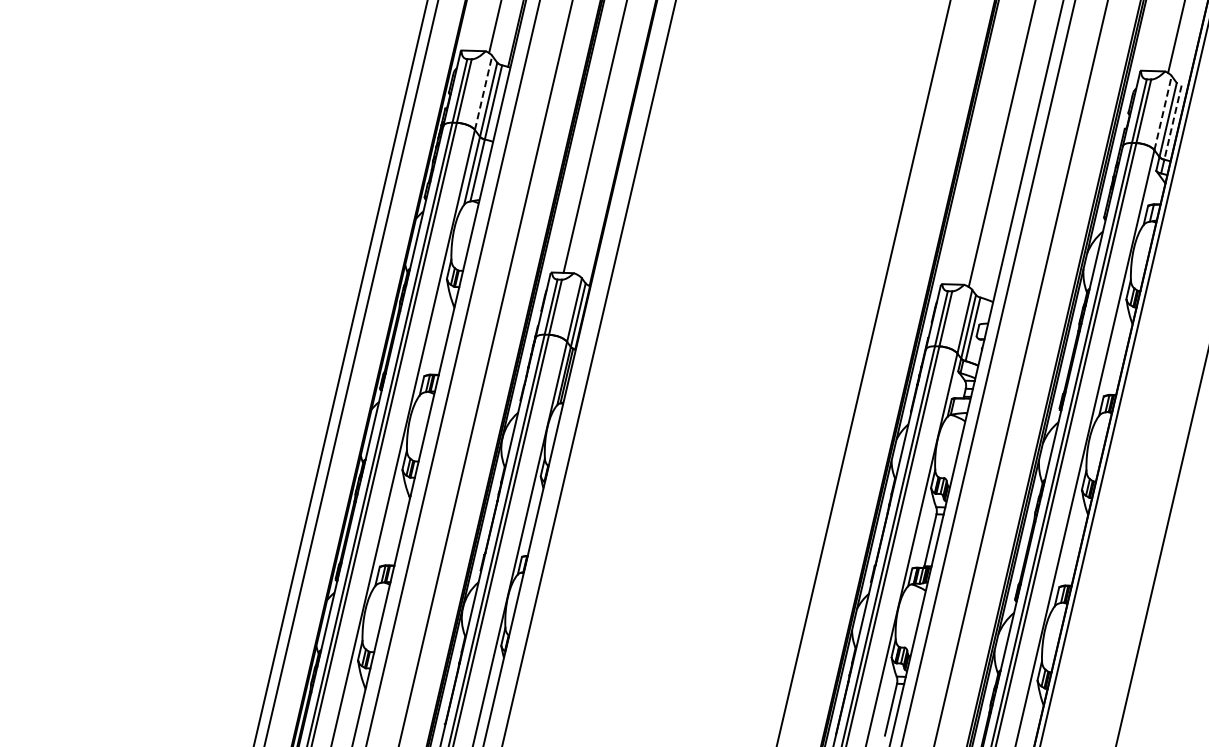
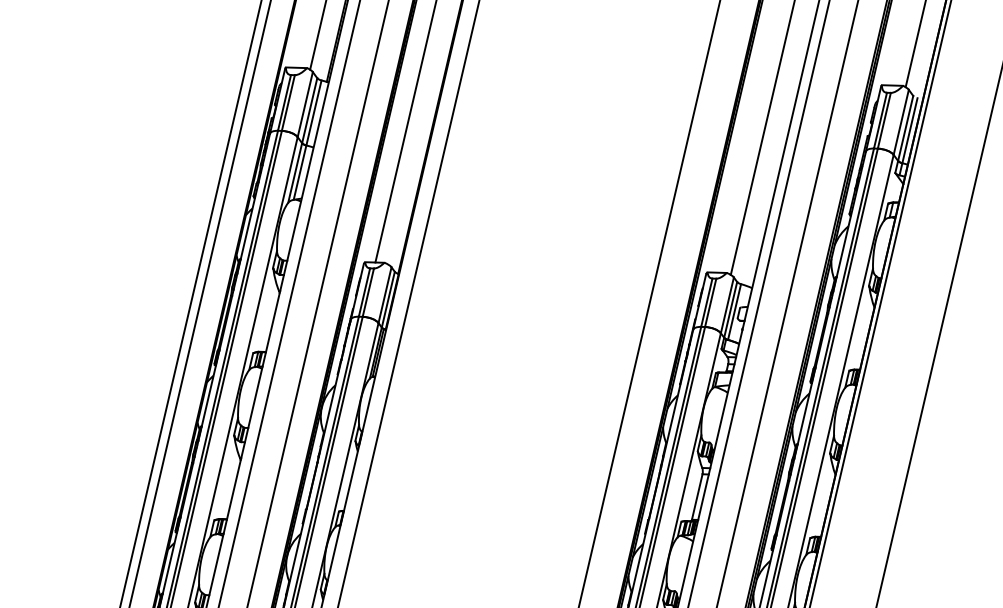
line: (483, 92) -> (305, 104), dashed -> solid
line: (1163, 112) -> (901, 121), dashed -> solid
line: (1172, 123) -> (909, 131), dashed -> solid

